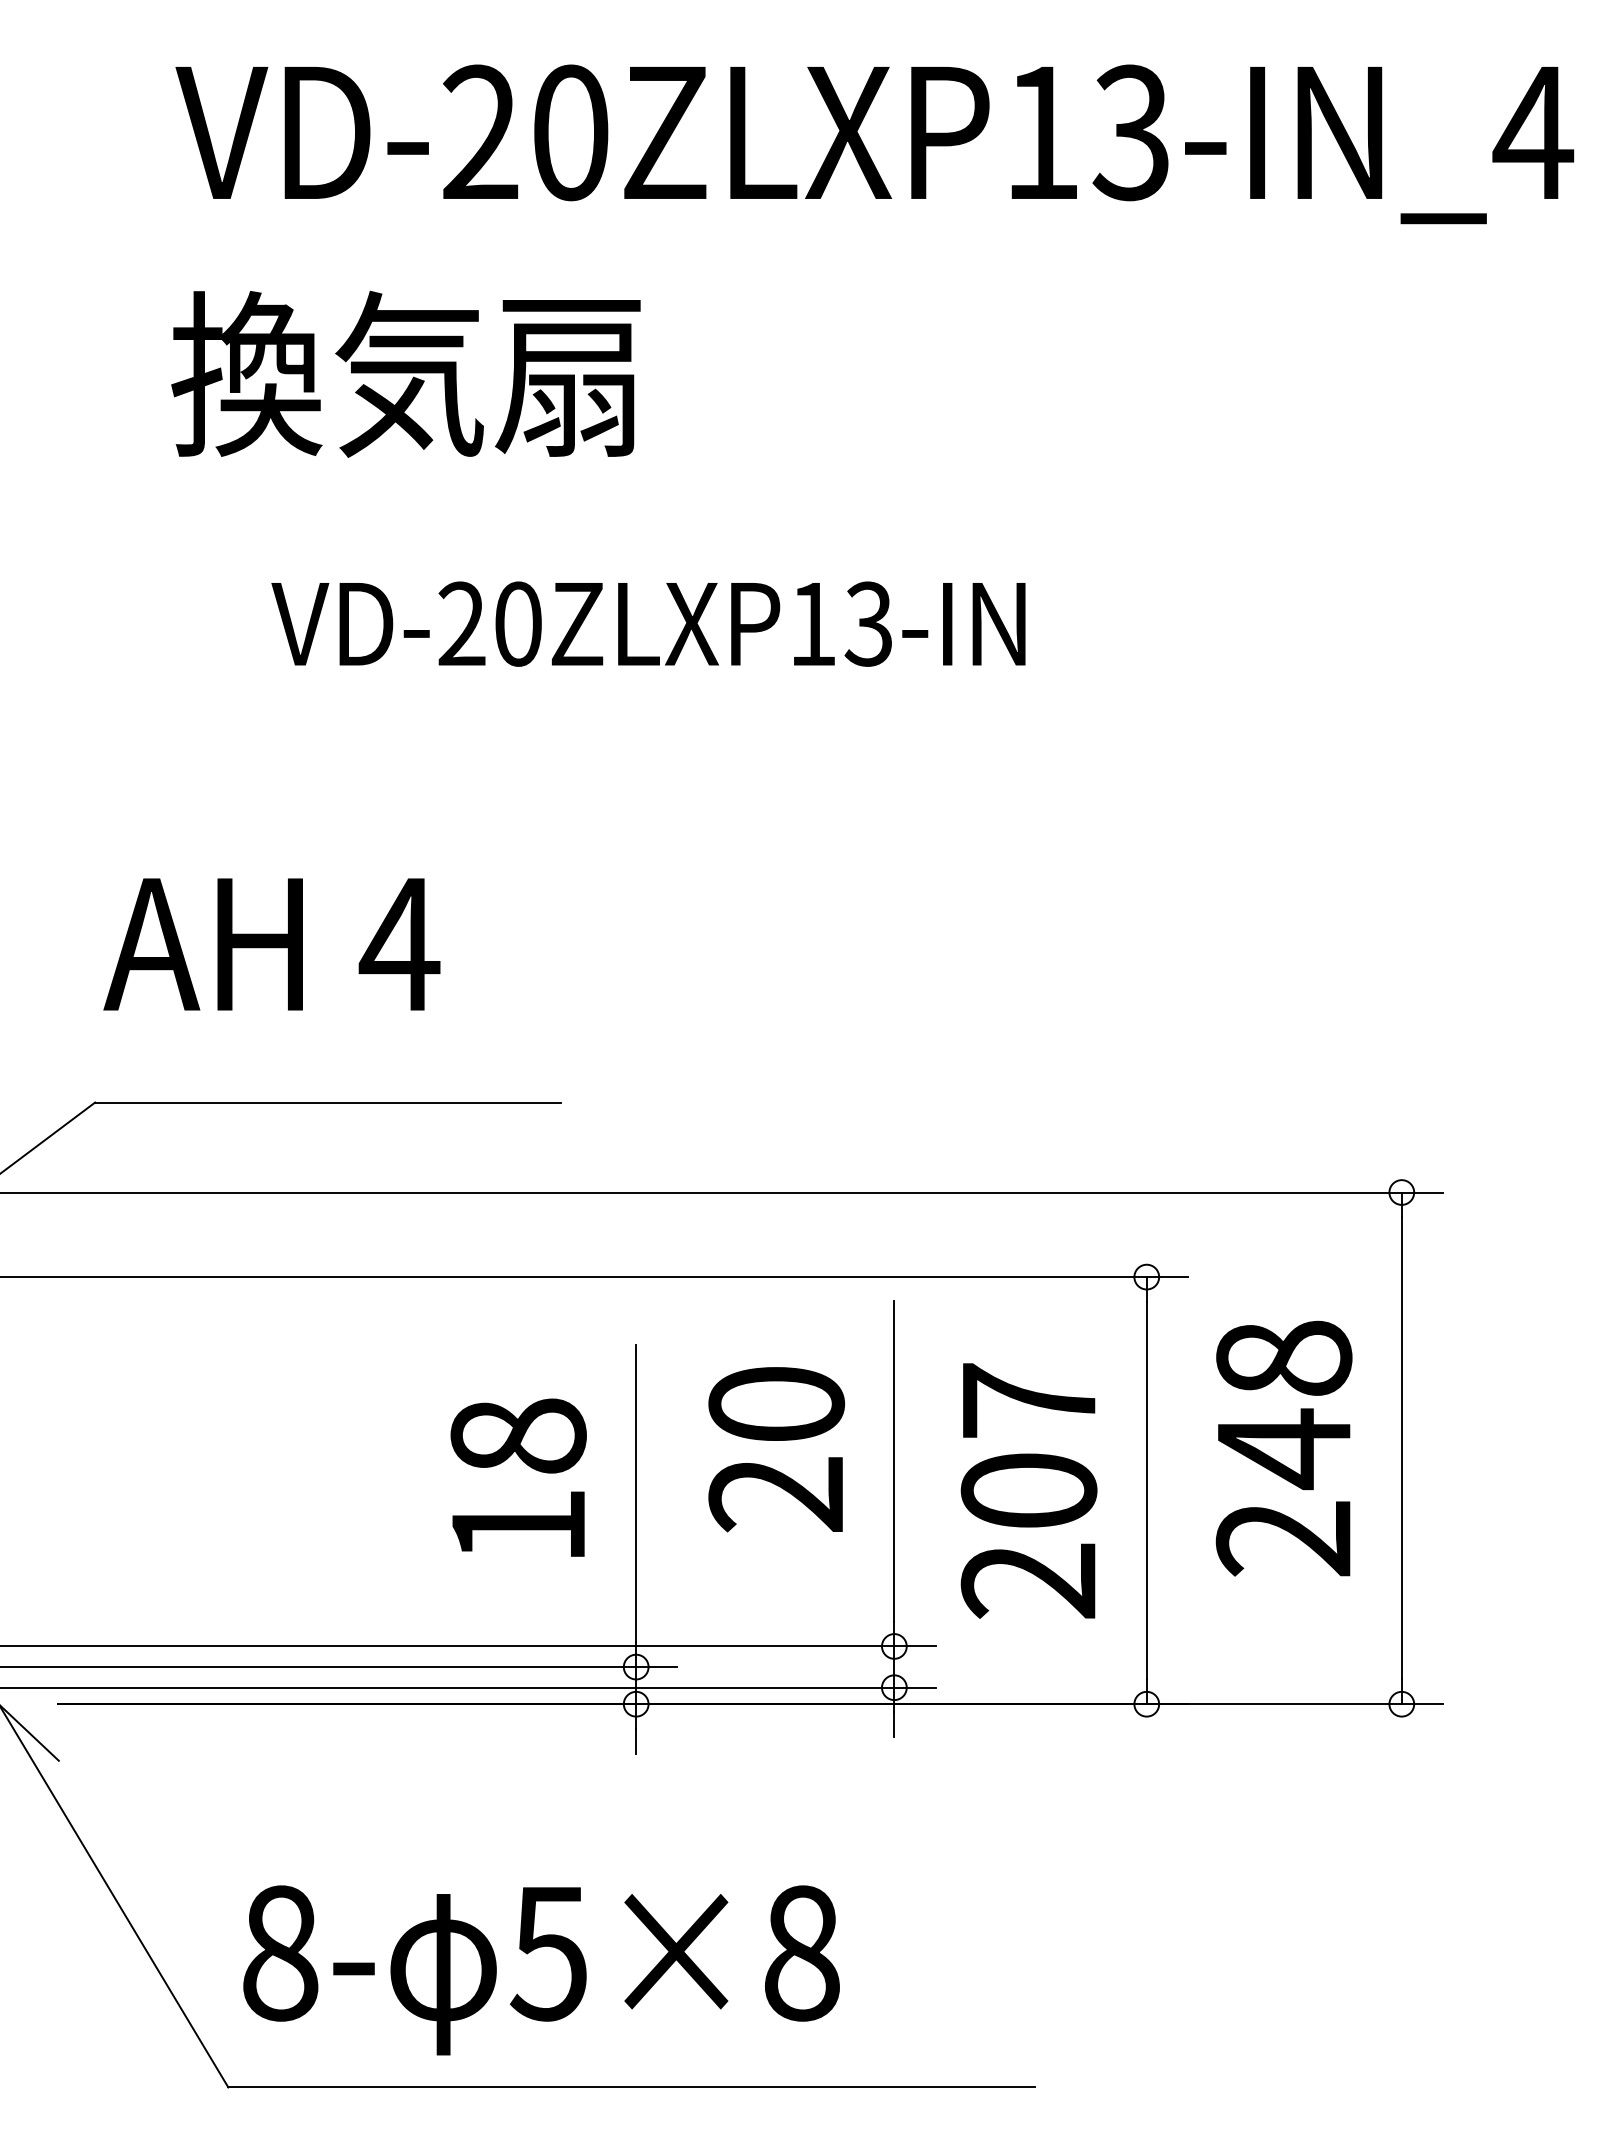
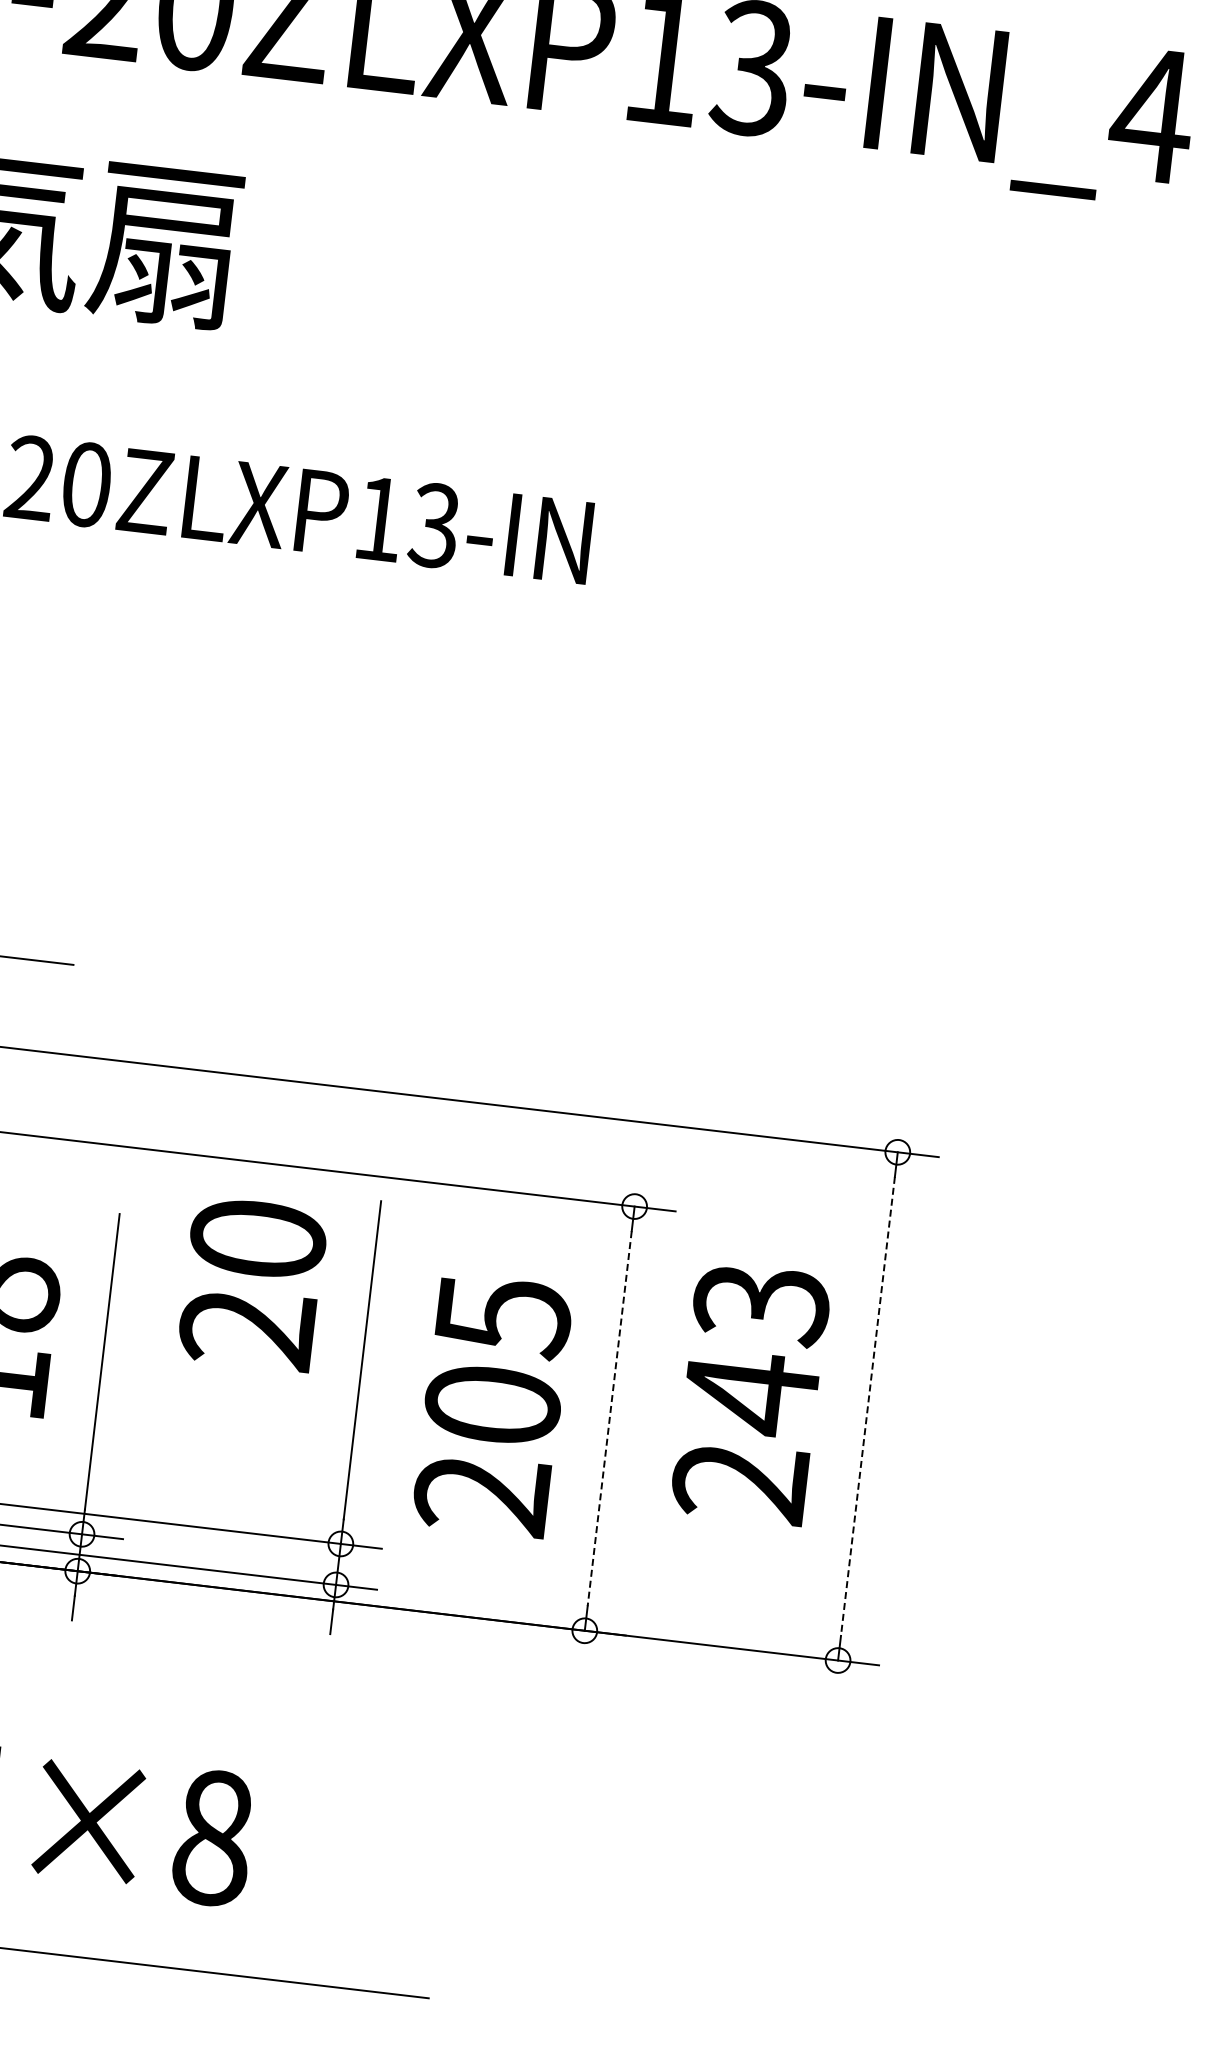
text: (1283, 1359) -> (760, 1304), 248 -> 243
text: (1030, 1401) -> (504, 1316), 207 -> 205
line: (1401, 1448) -> (867, 1406), solid -> dashed
text: (776, 1449) -> (252, 1283), moved
line: (1146, 1490) -> (609, 1418), solid -> dashed

